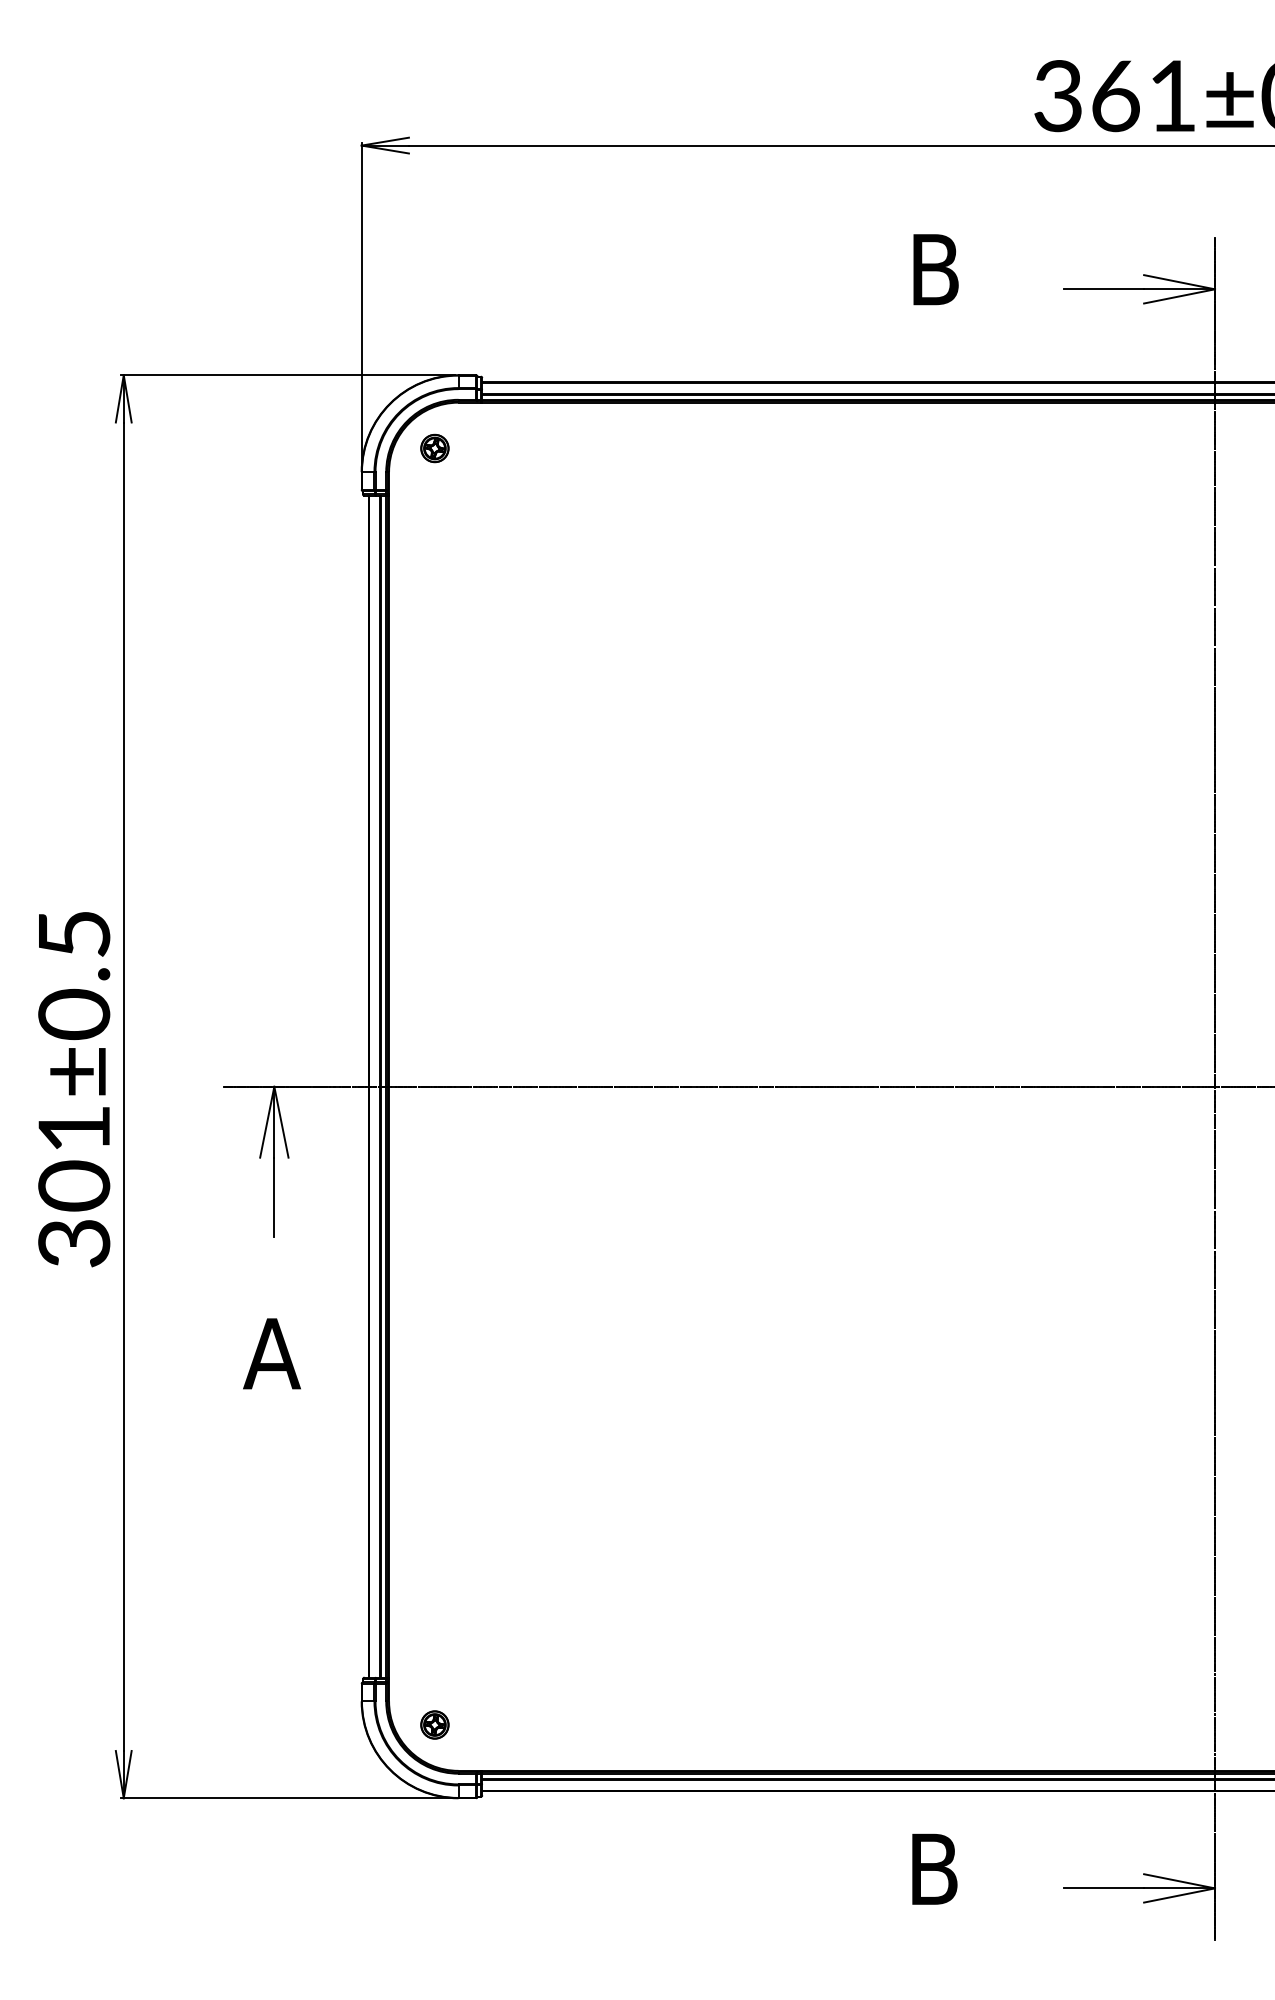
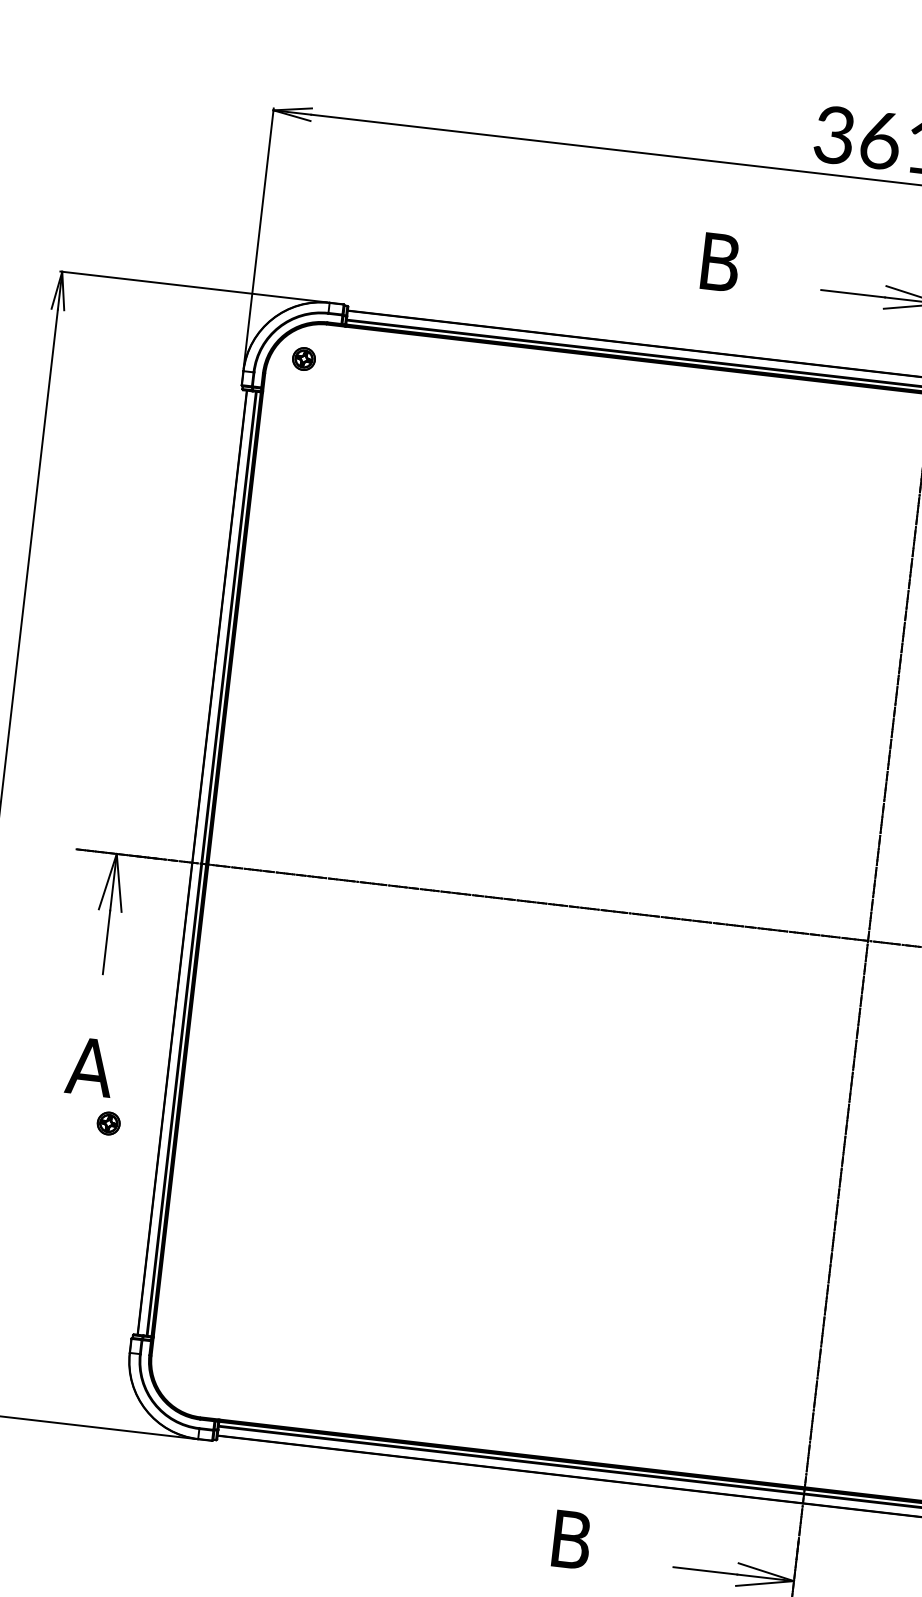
part: (434, 1724) -> (108, 1123), moved

